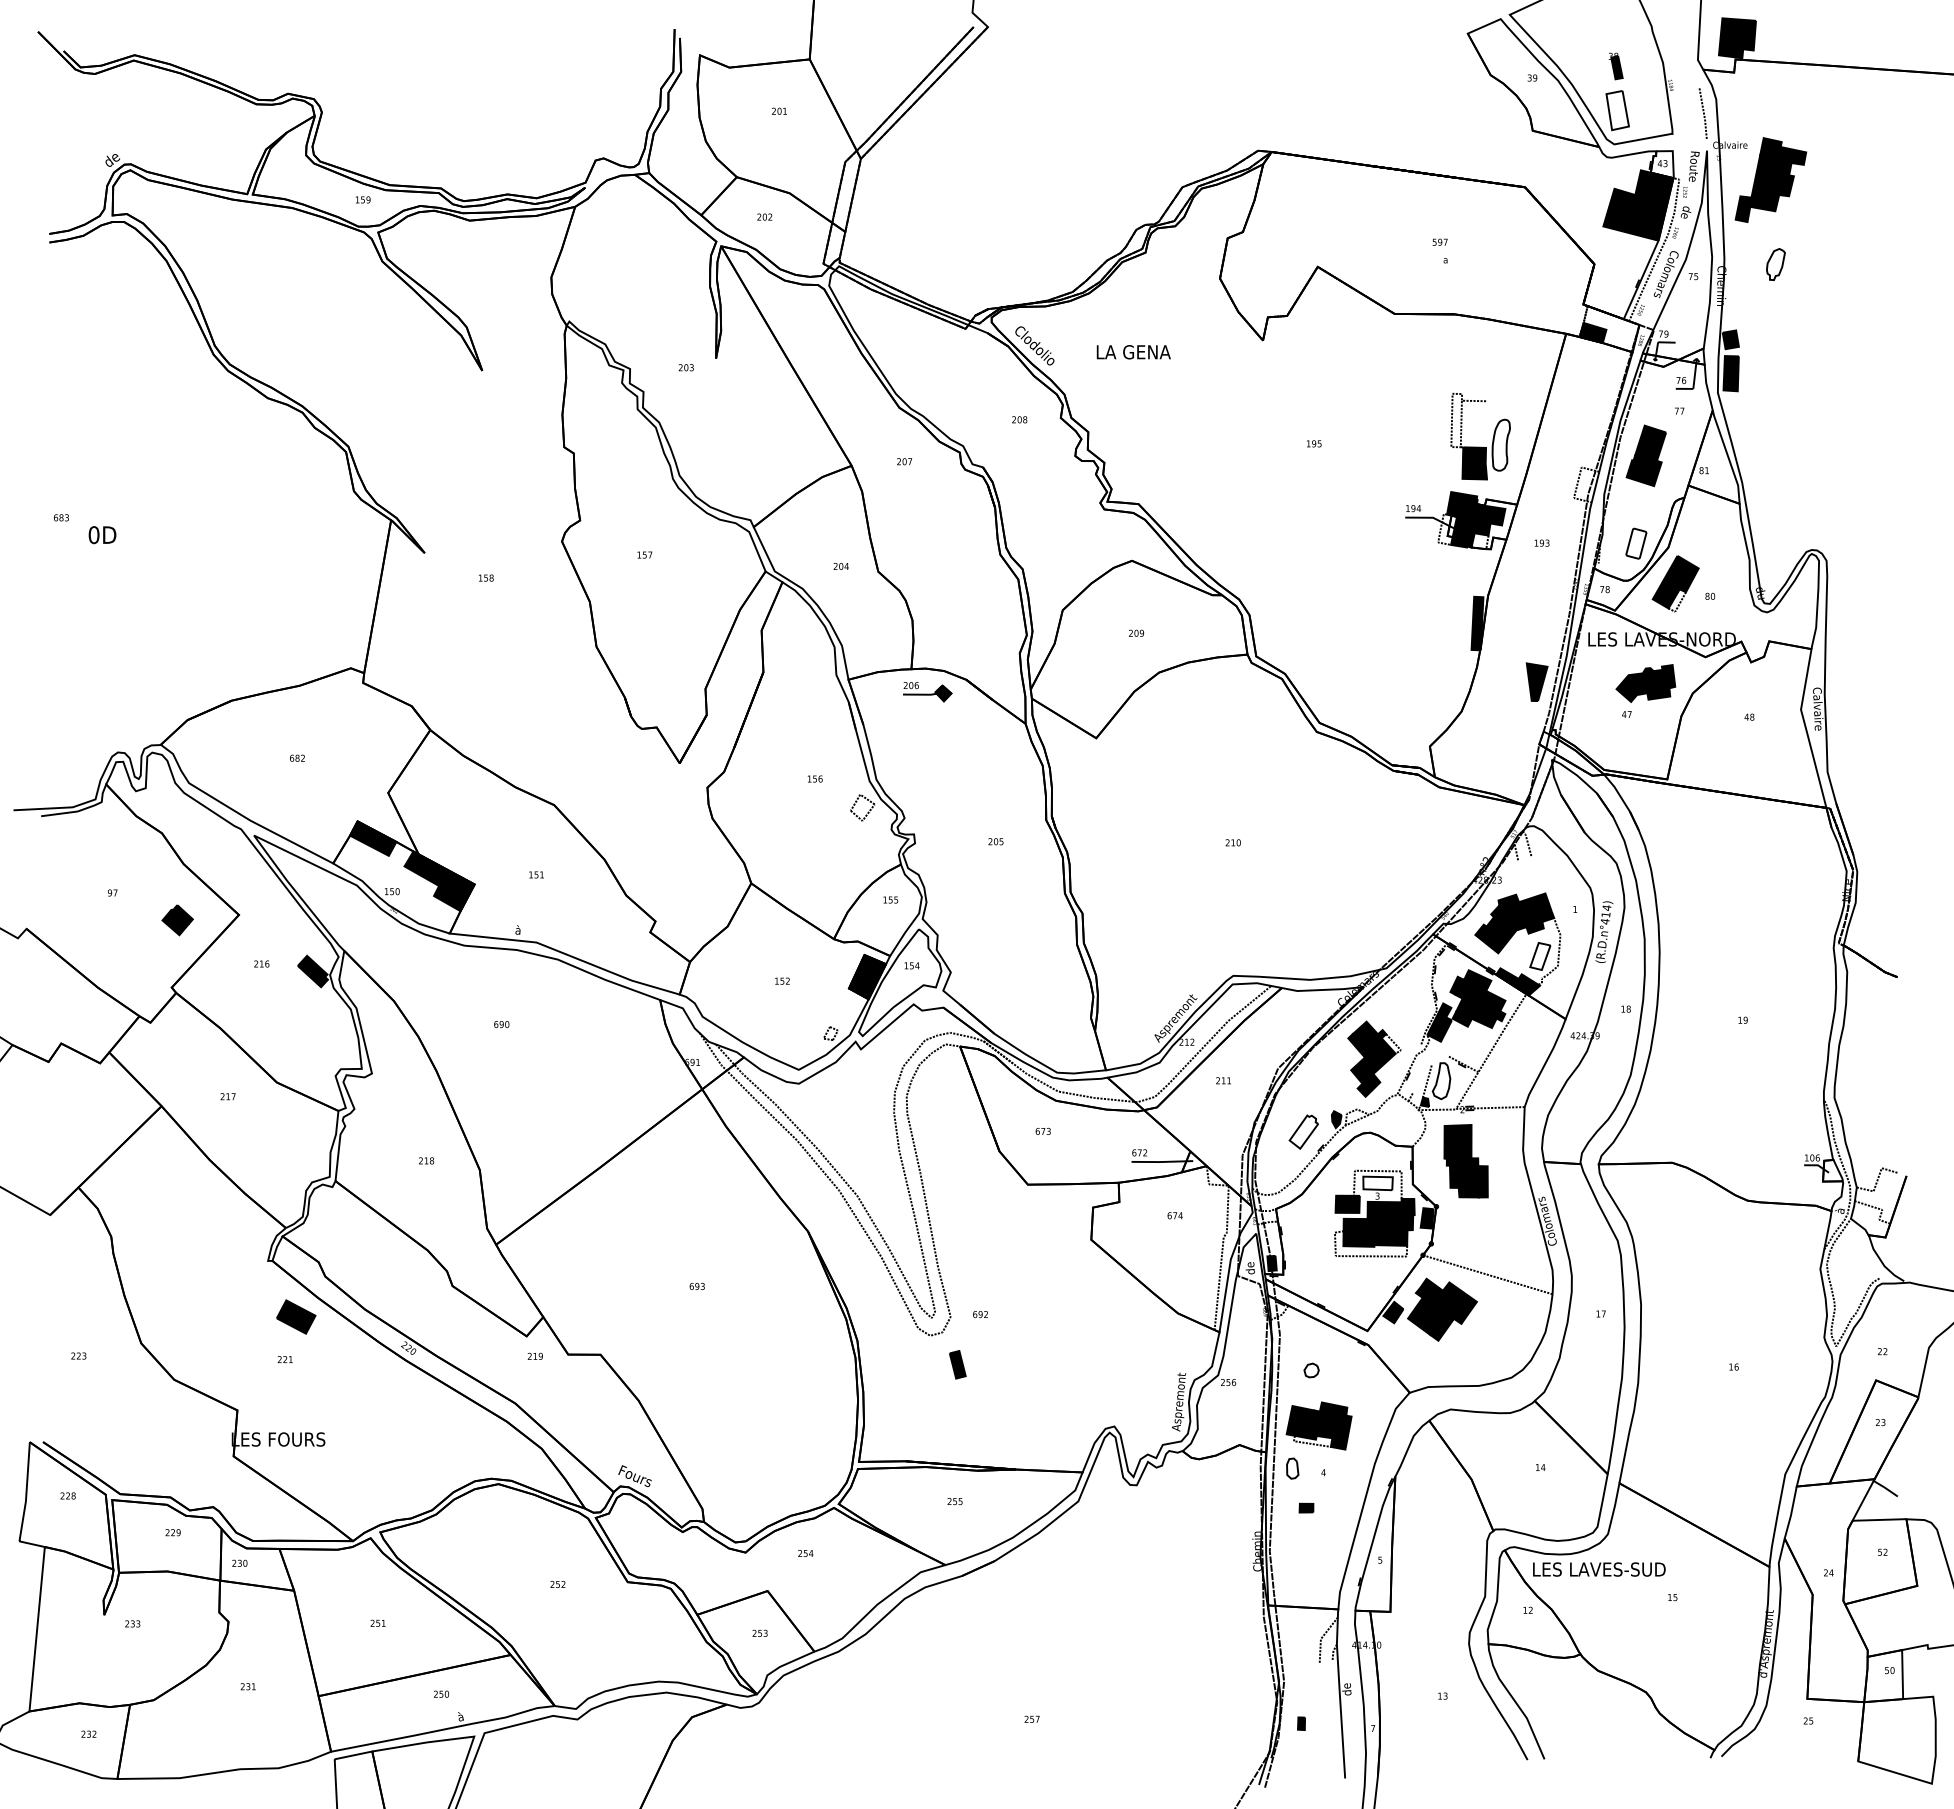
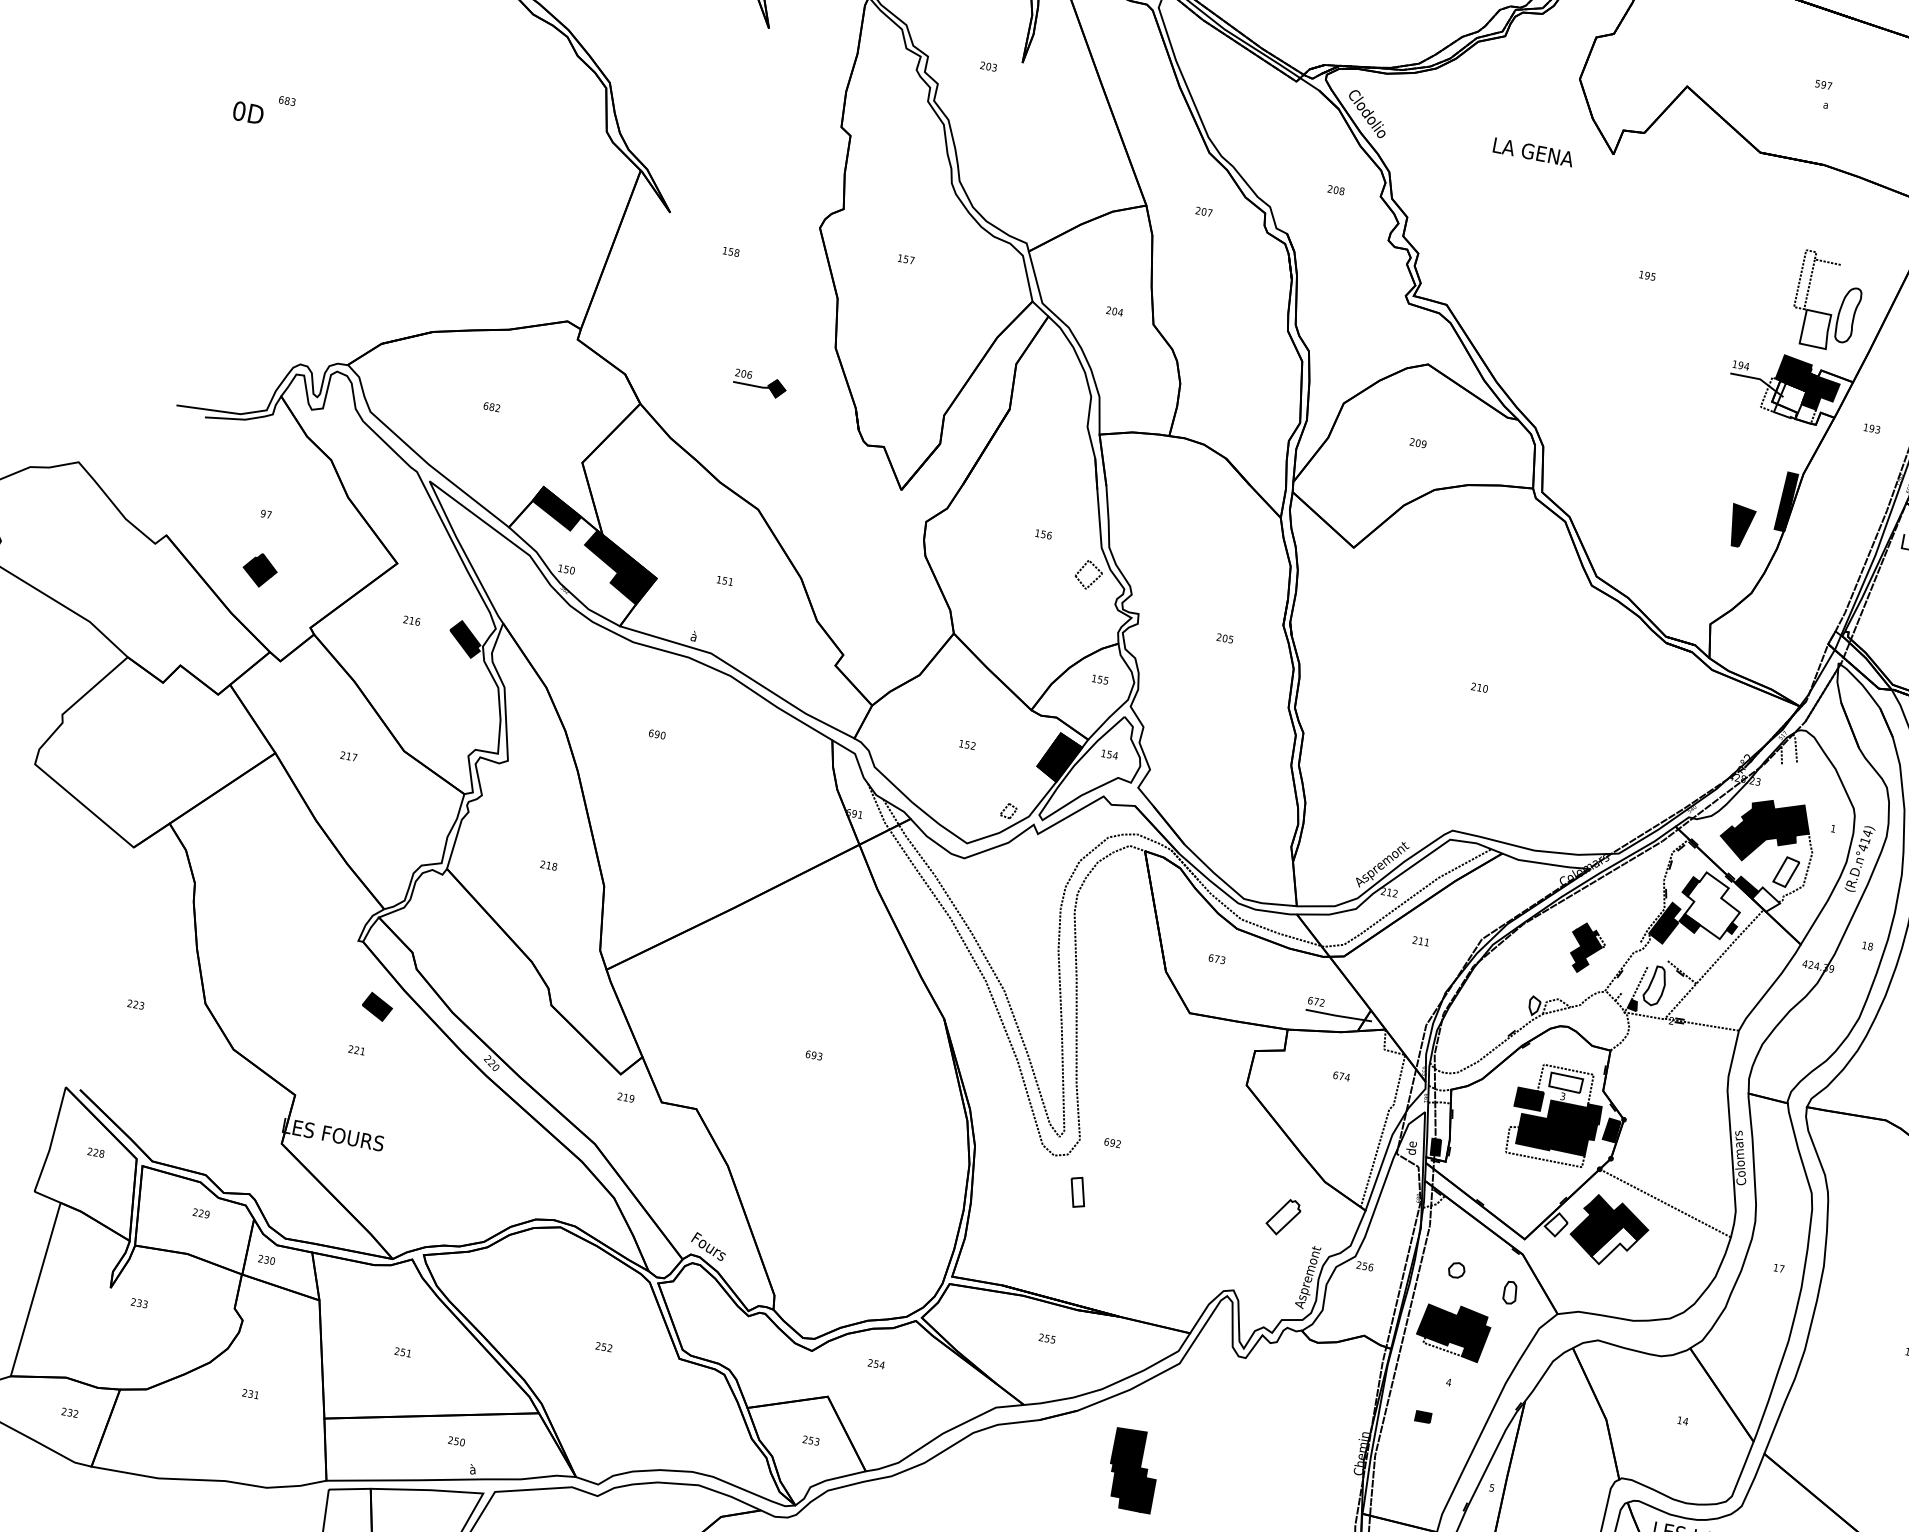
text: (1133, 352) -> (1533, 152), moved
fill: (1474, 463) -> (1815, 329), removed
fill: (1463, 531) -> (1790, 400), removed
text: (102, 535) -> (248, 113), moved
part: (1536, 681) -> (1740, 525), moved
part: (927, 692) -> (759, 384), moved
part: (177, 920) -> (259, 570), moved
fill: (1526, 984) -> (1765, 899), removed
fill: (1480, 999) -> (1713, 906), removed
part: (1374, 1058) -> (1587, 948), size x0.6
fill: (1336, 1119) -> (1534, 1005), removed
part: (1303, 1131) -> (1283, 1216), moved
part: (1465, 1161) -> (1132, 1470), moved
fill: (1393, 1312) -> (1556, 1224), removed
part: (296, 1316) -> (377, 1006), size x0.7
fill: (1449, 1321) -> (1614, 1245), removed
fill: (957, 1364) -> (1077, 1192), removed
part: (1292, 1468) -> (1510, 1292), moved

